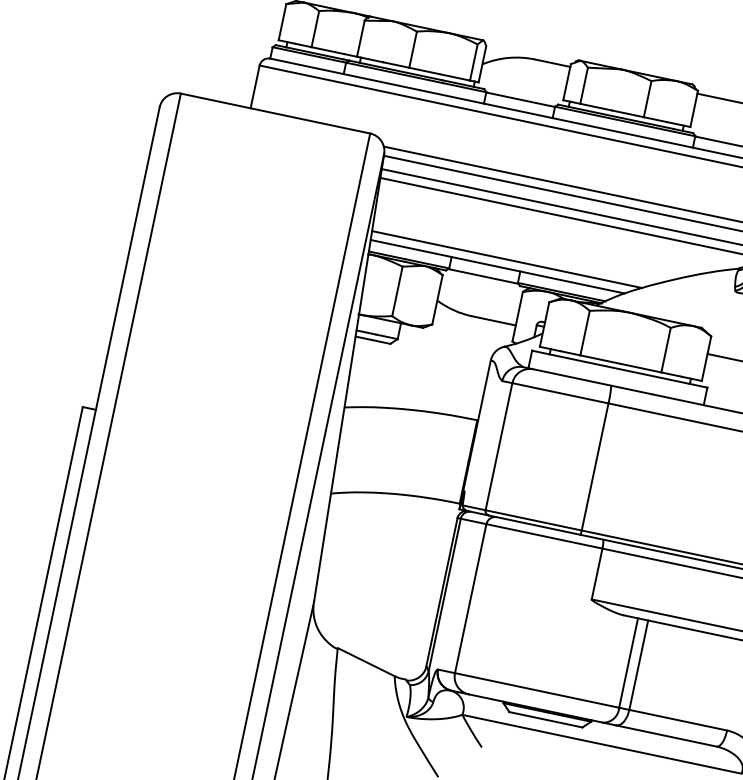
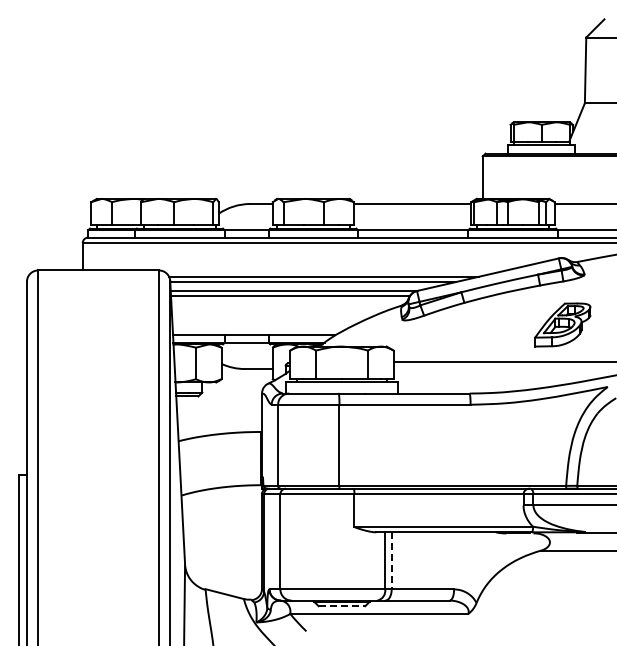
line: (506, 258) -> (258, 329), removed
line: (638, 664) -> (391, 560), solid -> dashed
line: (546, 720) -> (342, 606), solid -> dashed

